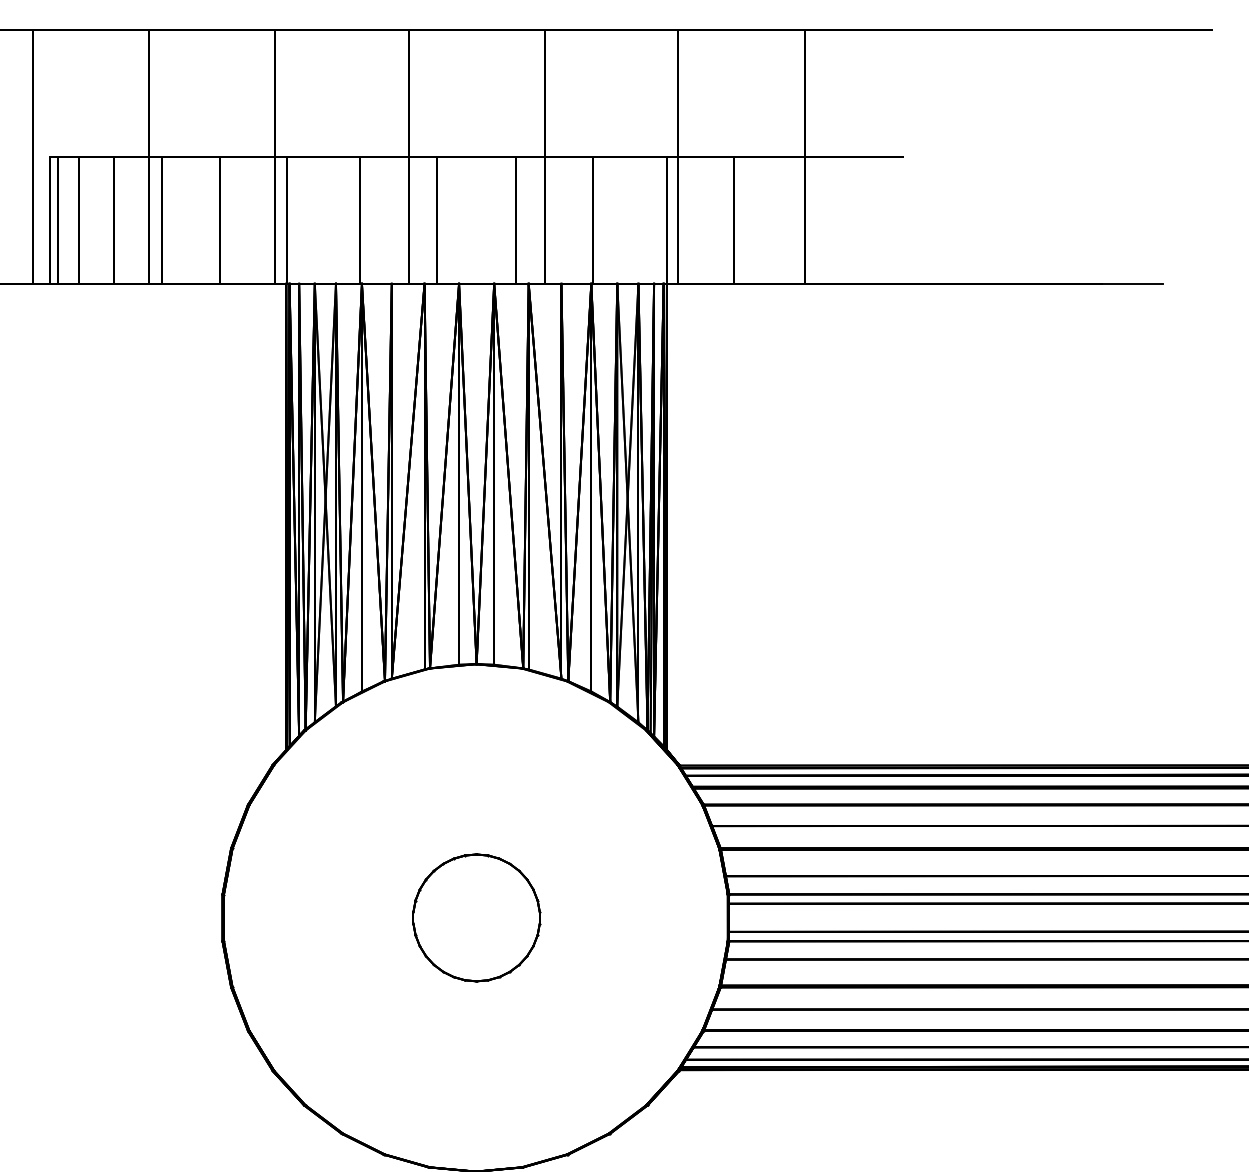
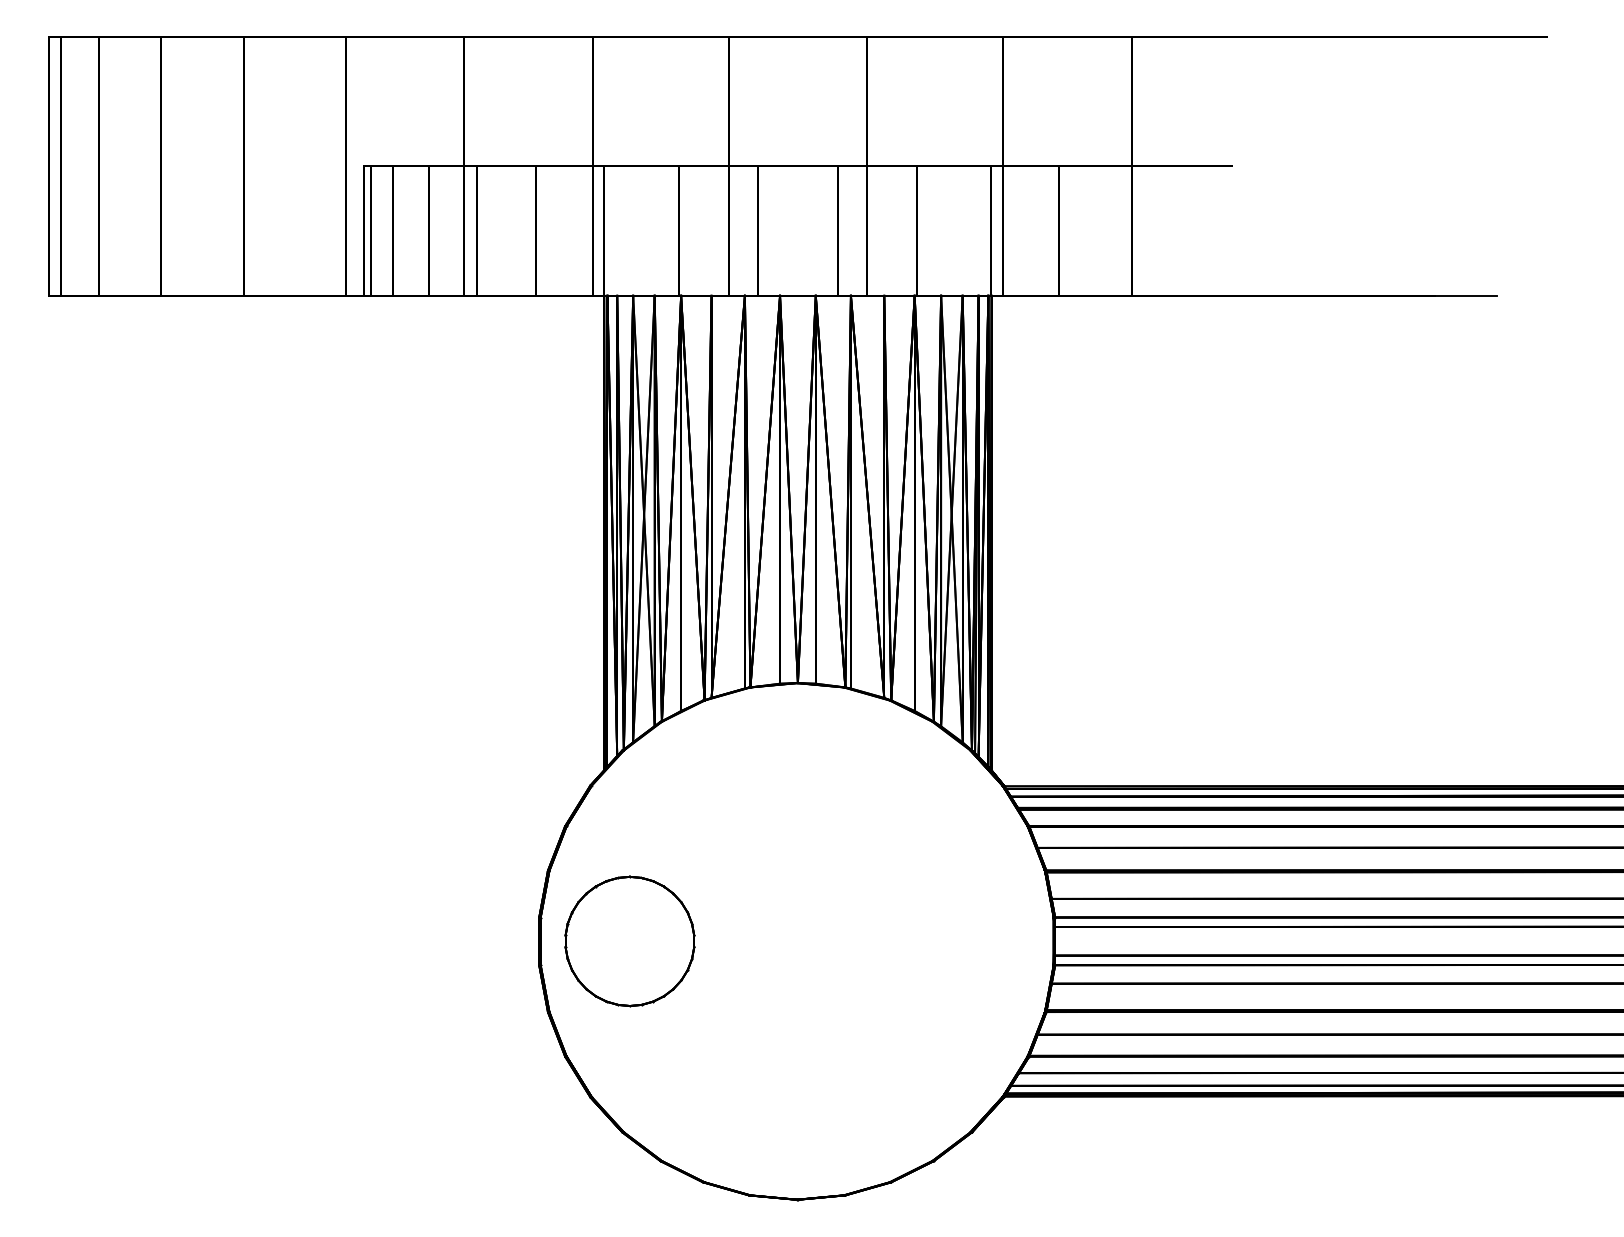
part: (476, 917) -> (629, 941), moved

